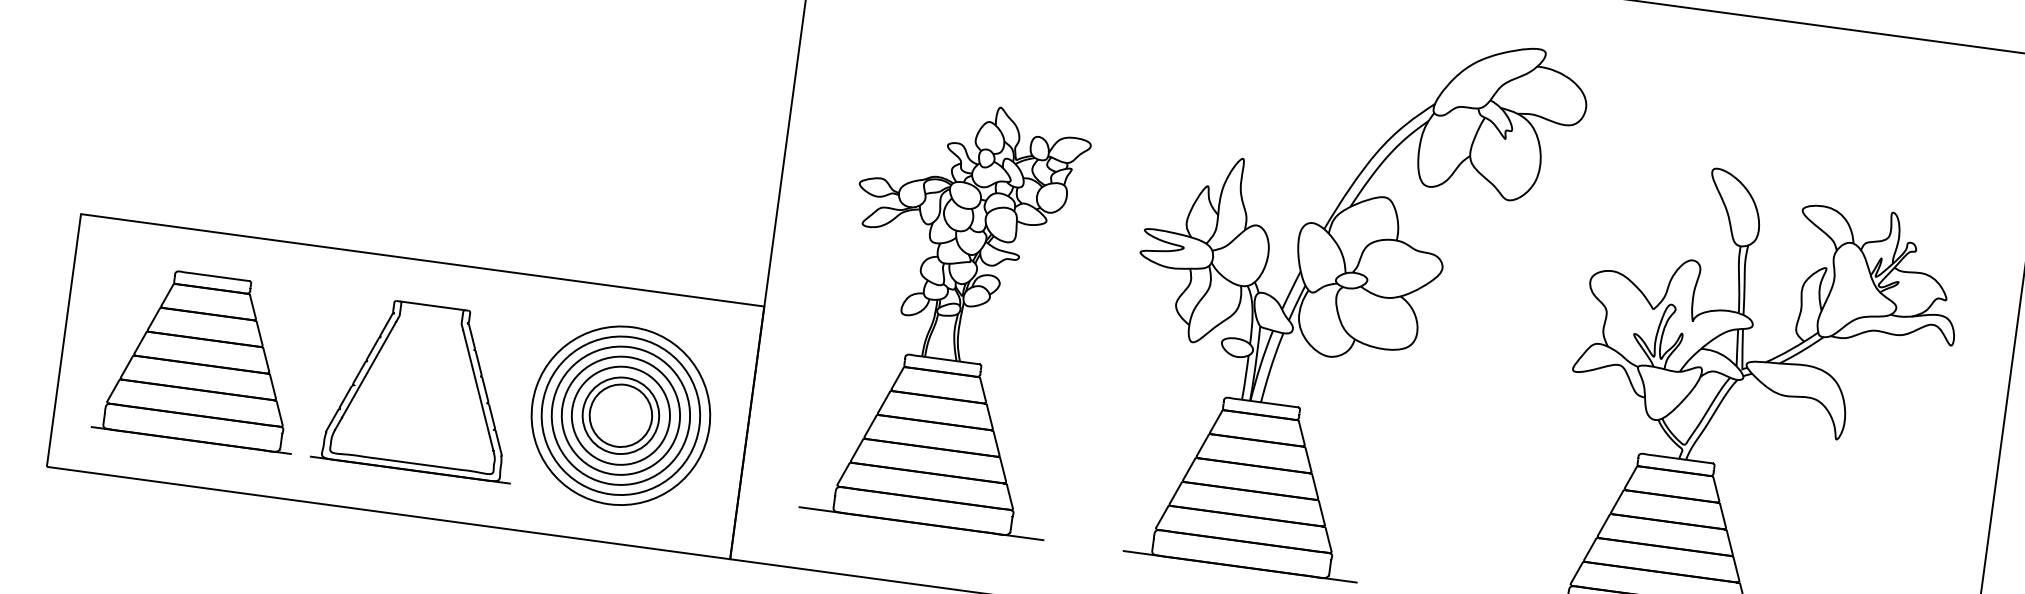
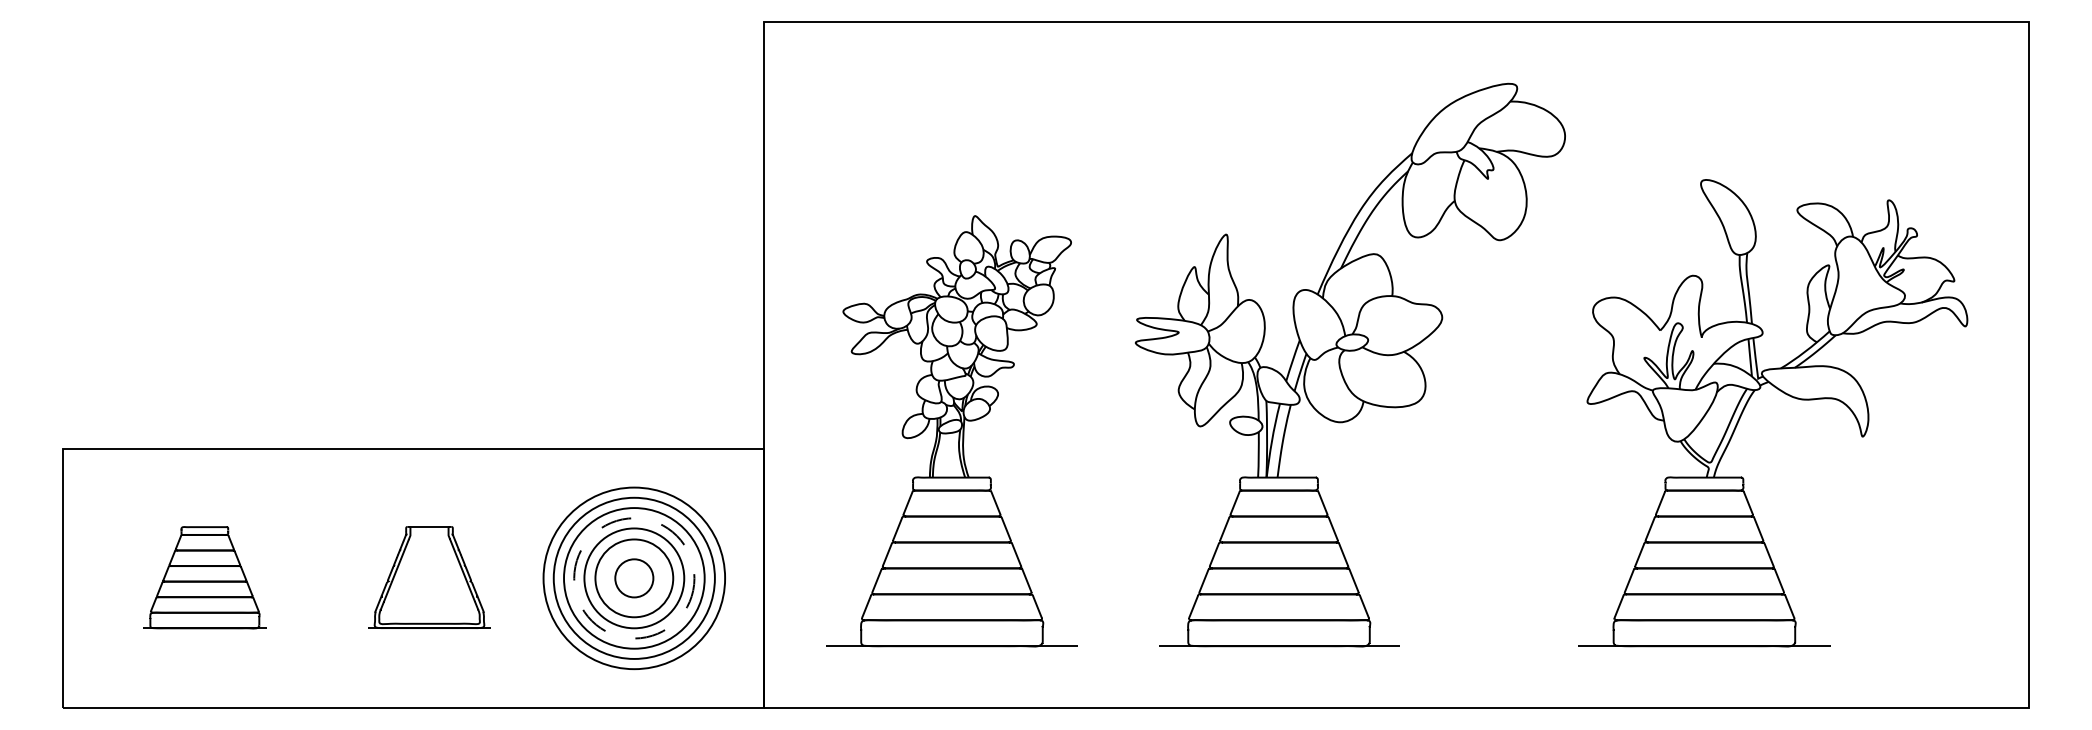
part: (202, 358) -> (204, 577), size x0.6
part: (421, 387) -> (429, 577), size x0.6
circle: (621, 415) -> (634, 578), size x0.6
circle: (621, 415) -> (634, 578), solid -> dashed

